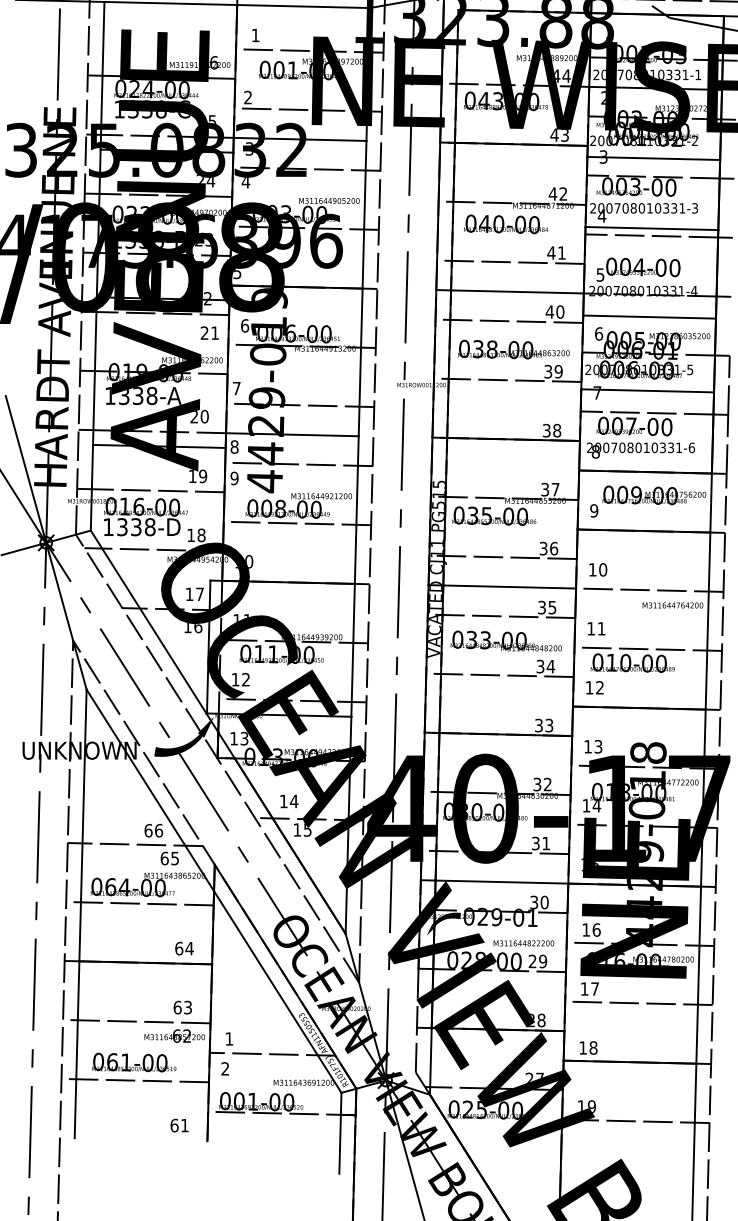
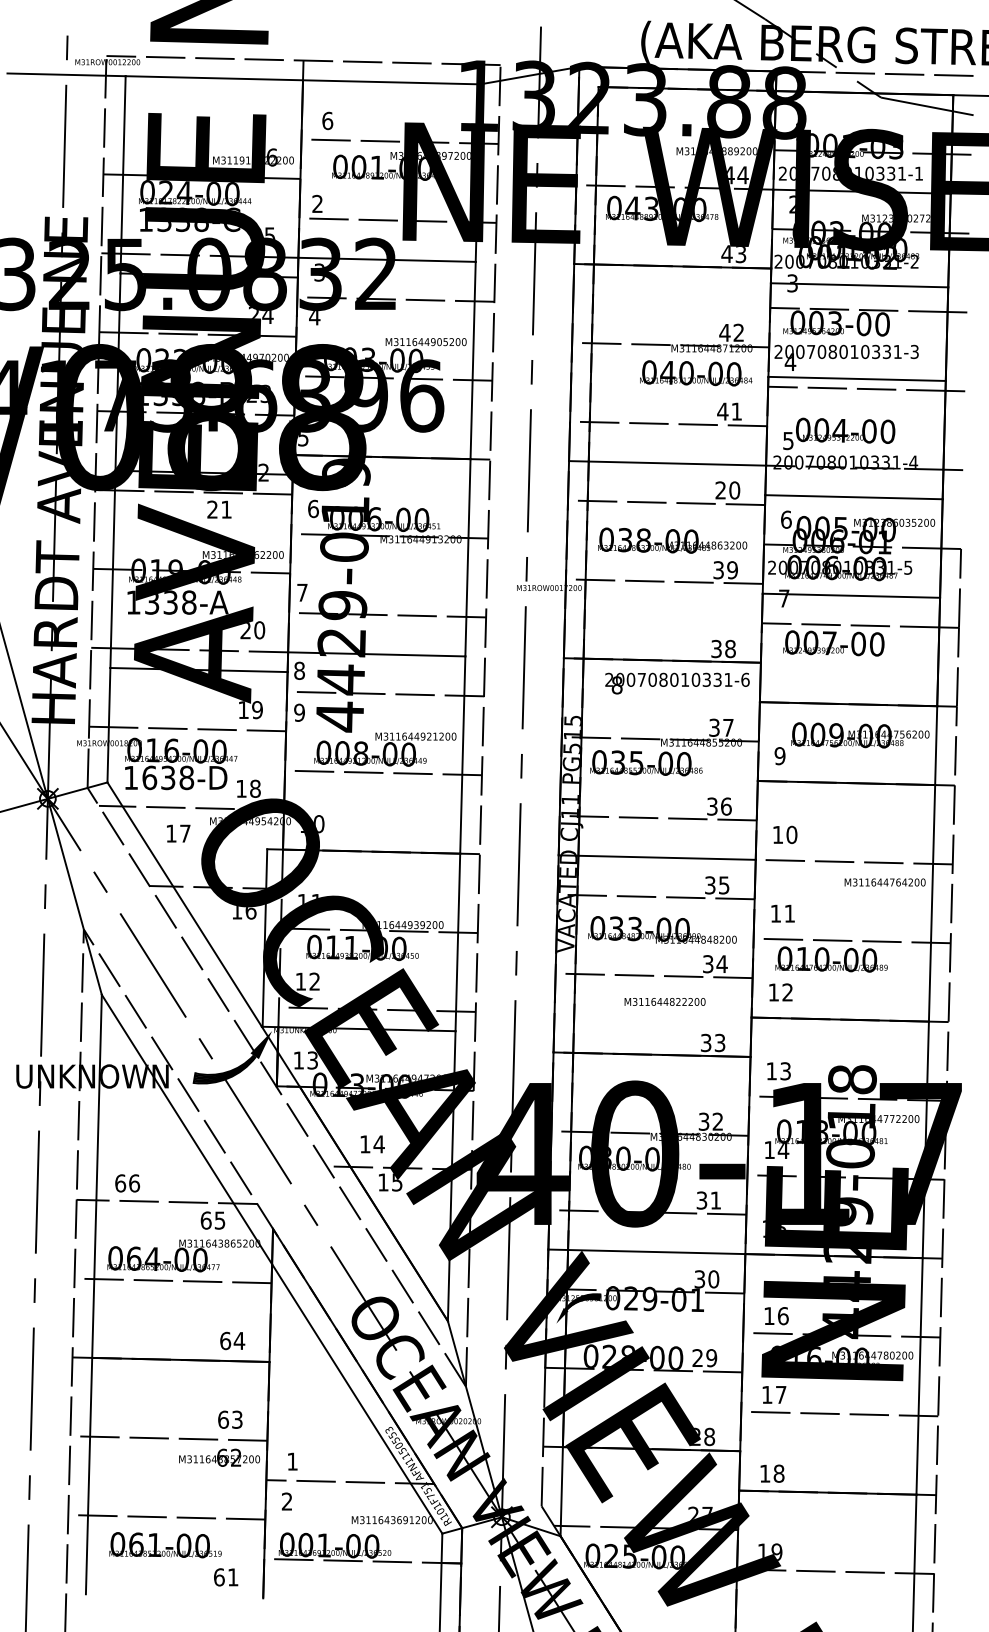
text: (255, 35) -> (327, 120), 1 -> 6
text: (506, 224) -> (696, 373), moved
text: (549, 312) -> (720, 490), 40 -> 20
text: (209, 333) -> (219, 509), moved
text: (641, 450) -> (677, 683), moved
text: (122, 526) -> (149, 777), 1338-D -> 1638-D
text: (194, 594) -> (178, 833), moved
text: (153, 830) -> (127, 1183), moved
text: (523, 943) -> (664, 1001), moved
text: (134, 1062) -> (165, 1545), moved

